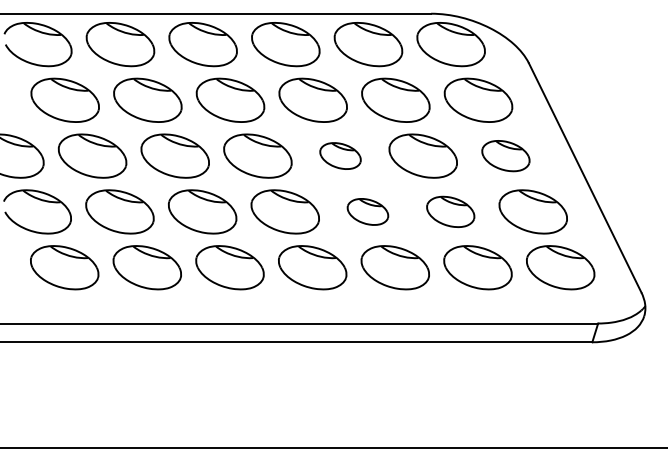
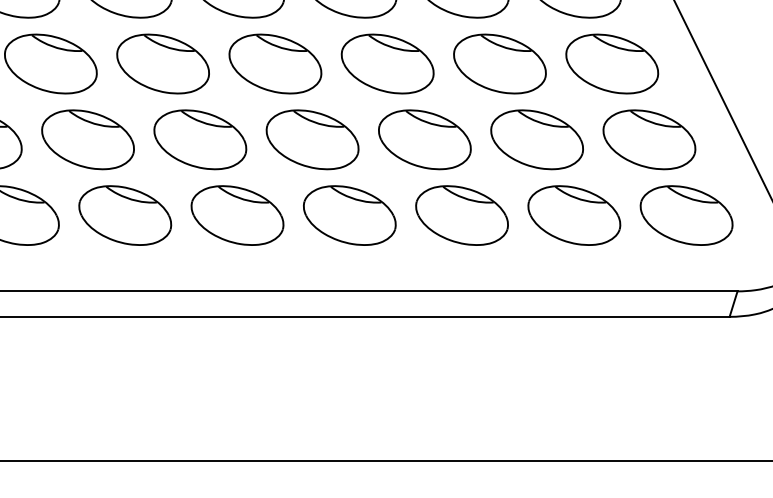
part: (340, 155) -> (387, 63), size x1.67
part: (505, 155) -> (611, 63), size x1.43
part: (367, 211) -> (424, 139), size x1.67
part: (450, 211) -> (537, 139), size x1.43

